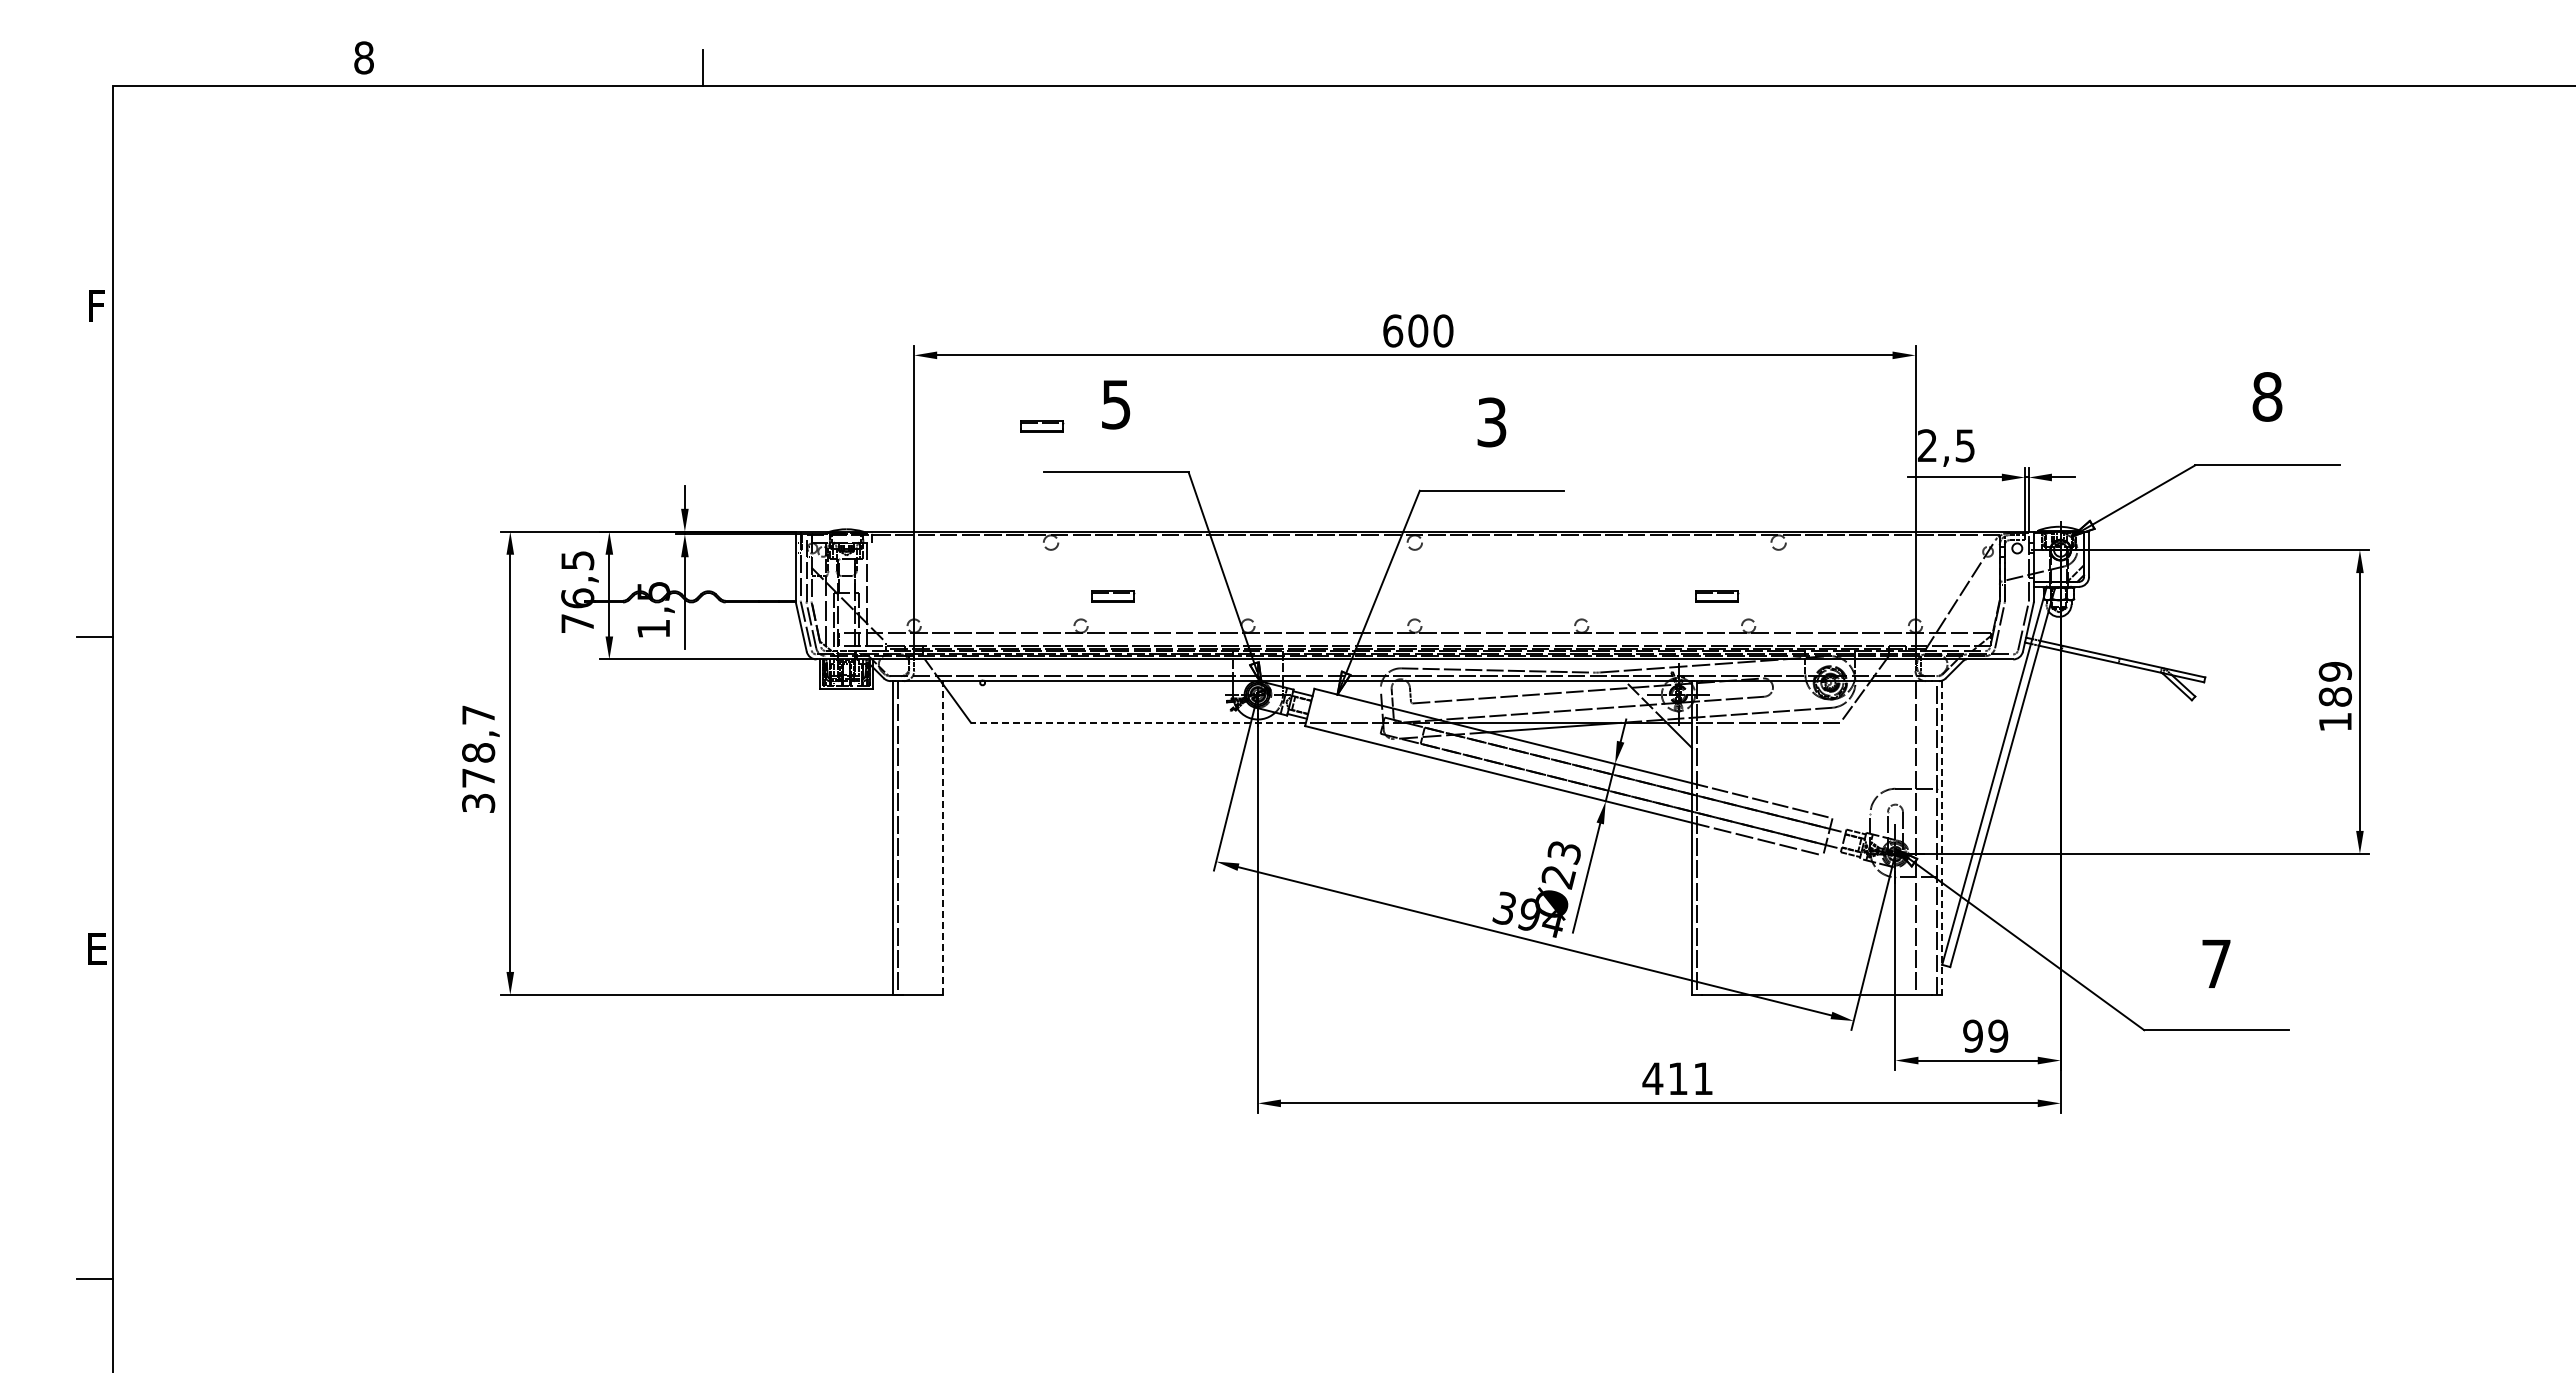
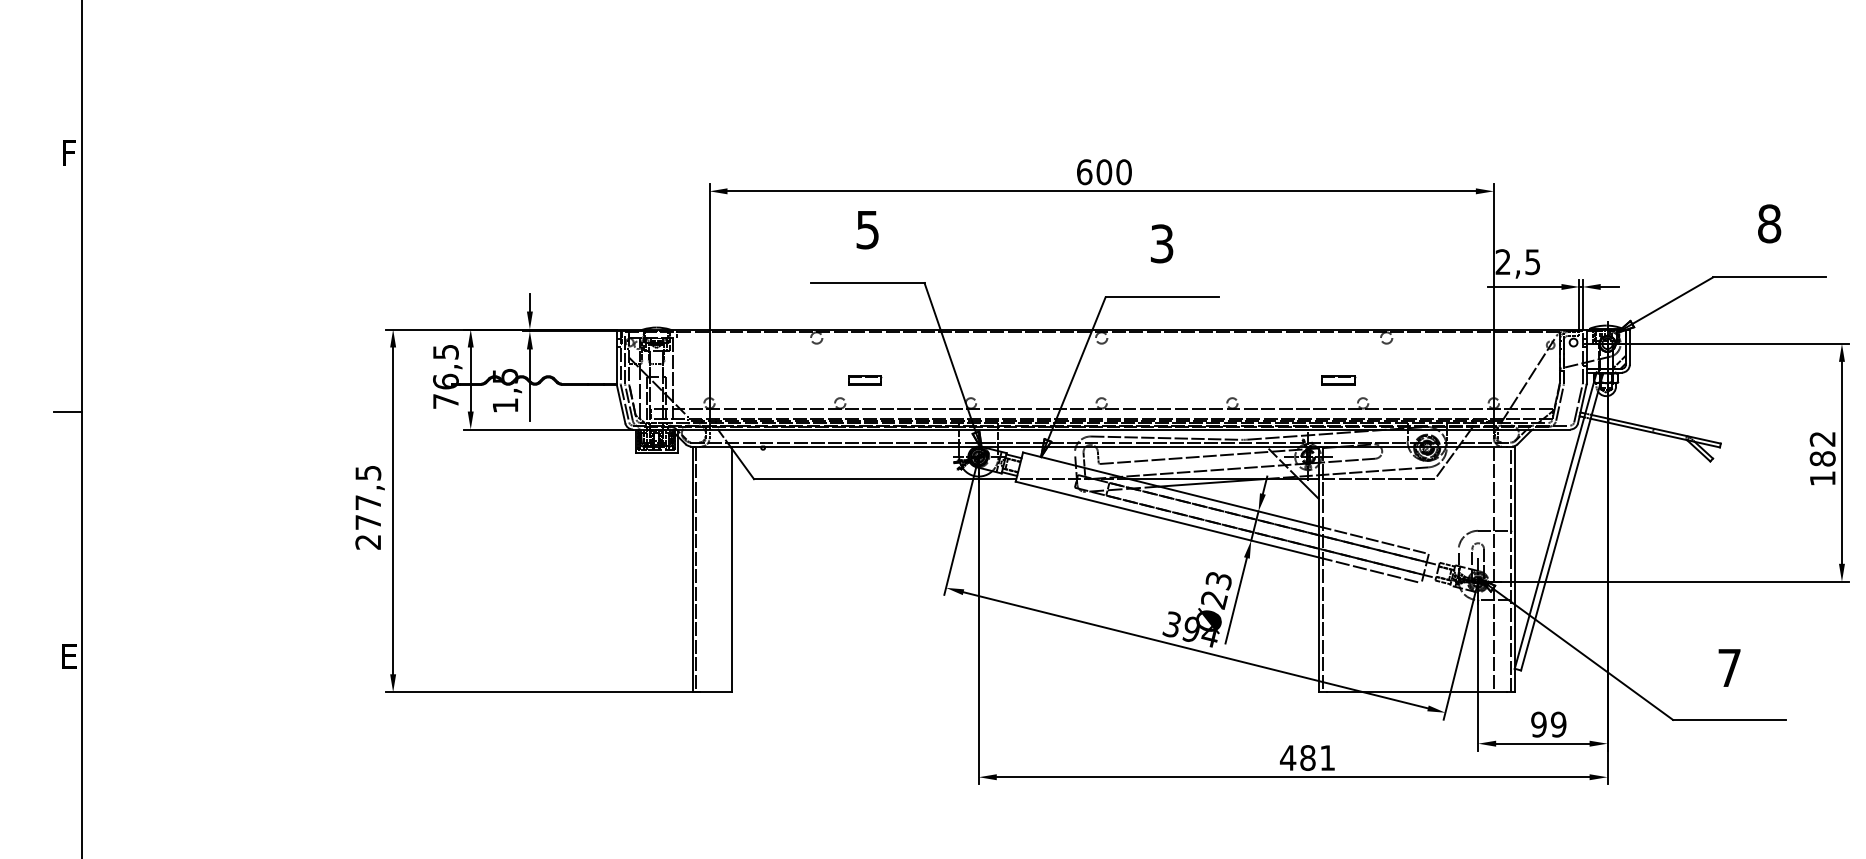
part: (1042, 426) -> (810, 247), removed
text: (2335, 671) -> (1822, 438), 189 -> 182
line: (1138, 722) -> (885, 478), dashed -> solid
text: (478, 758) -> (368, 507), 378,7 -> 277,5
line: (942, 838) -> (731, 569), dashed -> solid
line: (1942, 838) -> (1514, 569), dashed -> solid
text: (1678, 1078) -> (1308, 757), 411 -> 481

